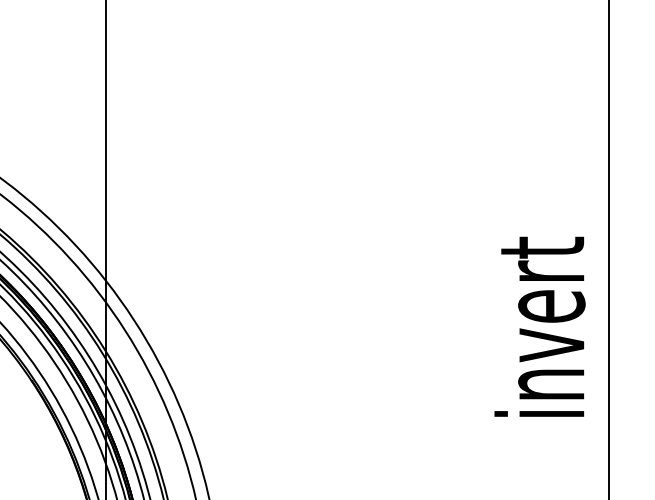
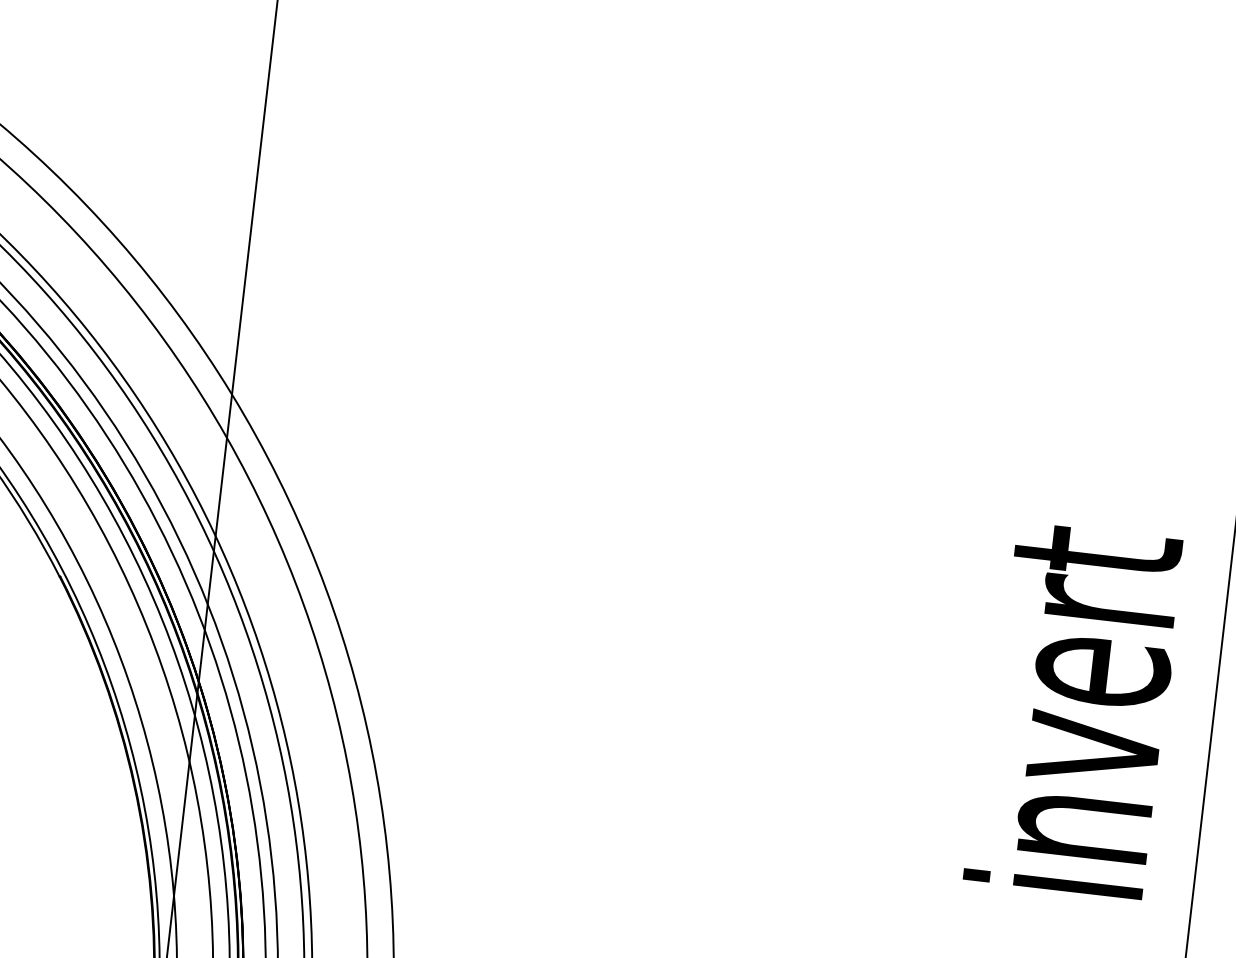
text: (539, 326) -> (1073, 709), moved

